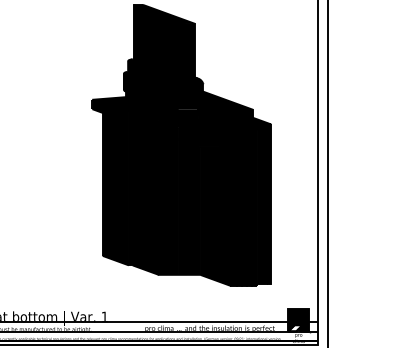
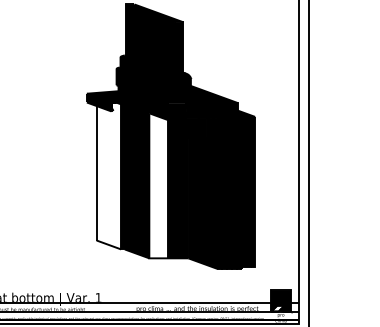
fill: (115, 187) -> (108, 176), removed
fill: (168, 197) -> (158, 185), removed

